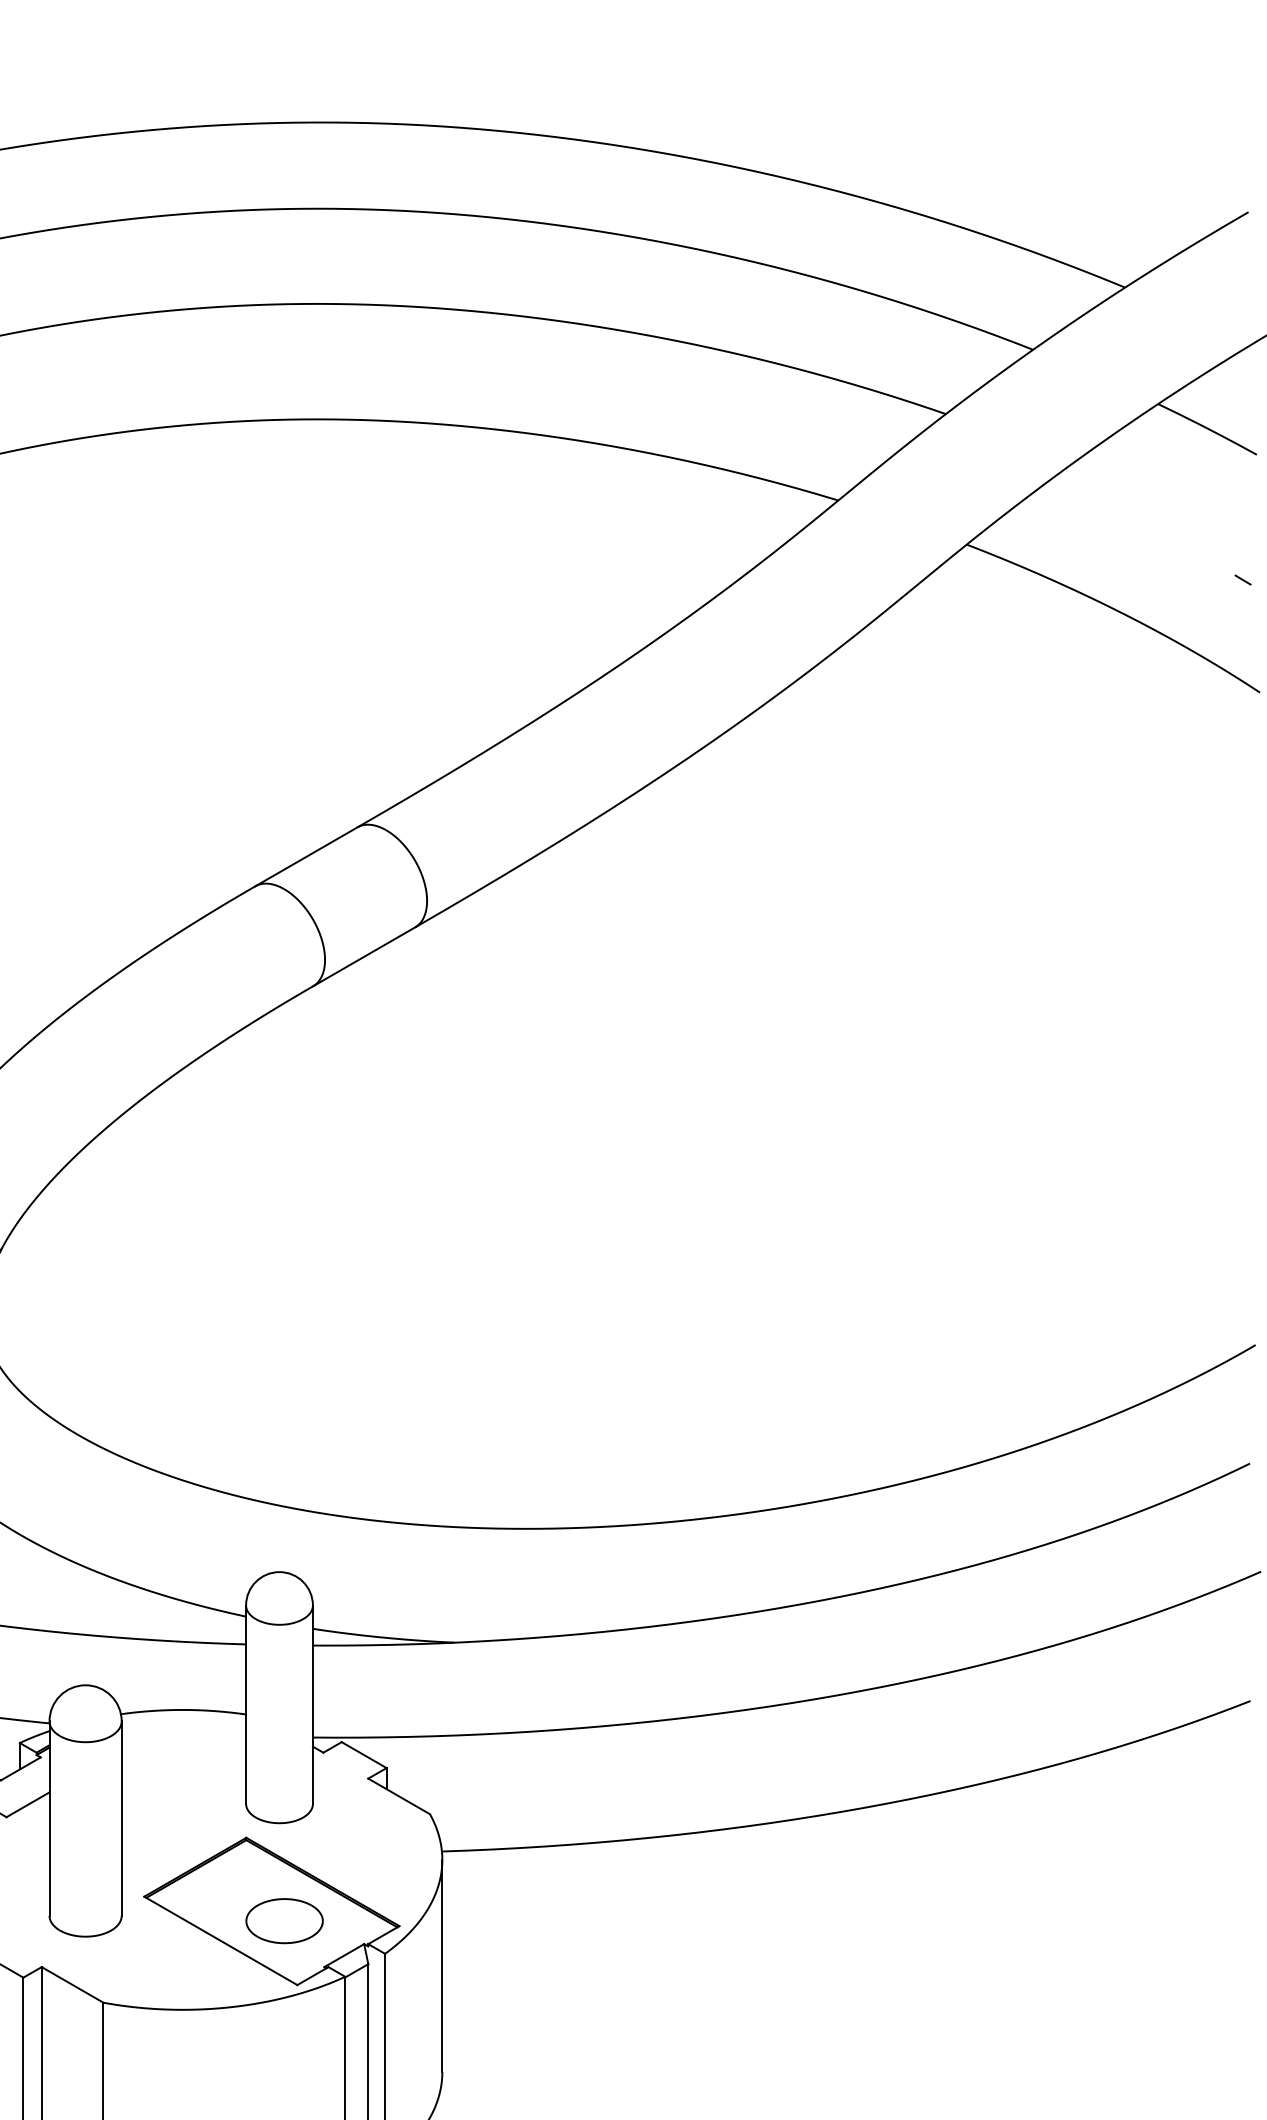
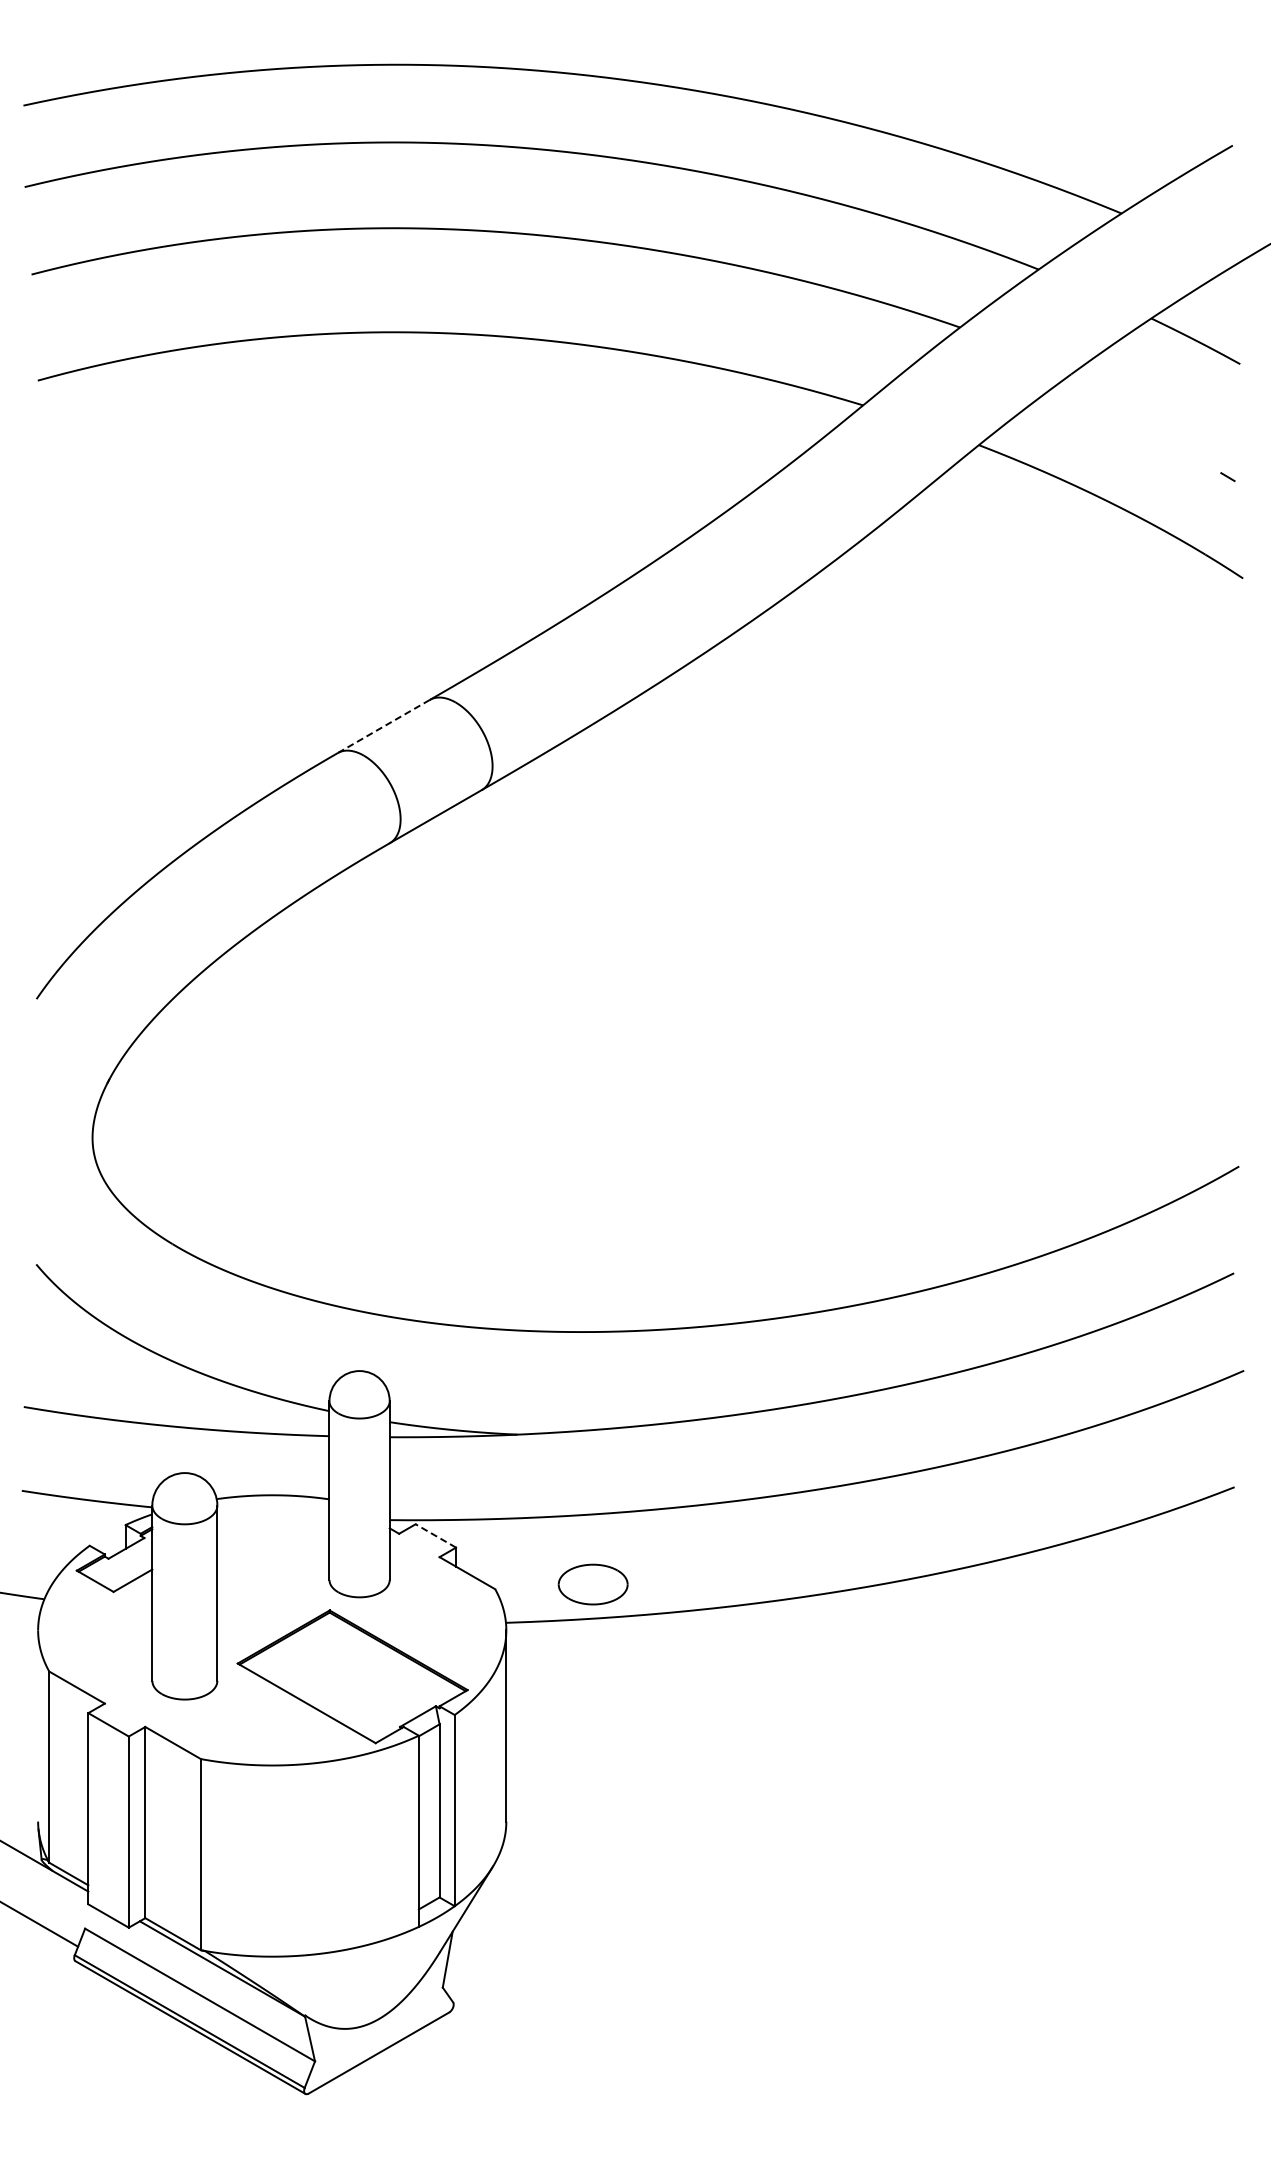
line: (306, 856) -> (383, 726), solid -> dashed
line: (363, 1754) -> (435, 1535), solid -> dashed
part: (283, 1921) -> (592, 1584), moved

